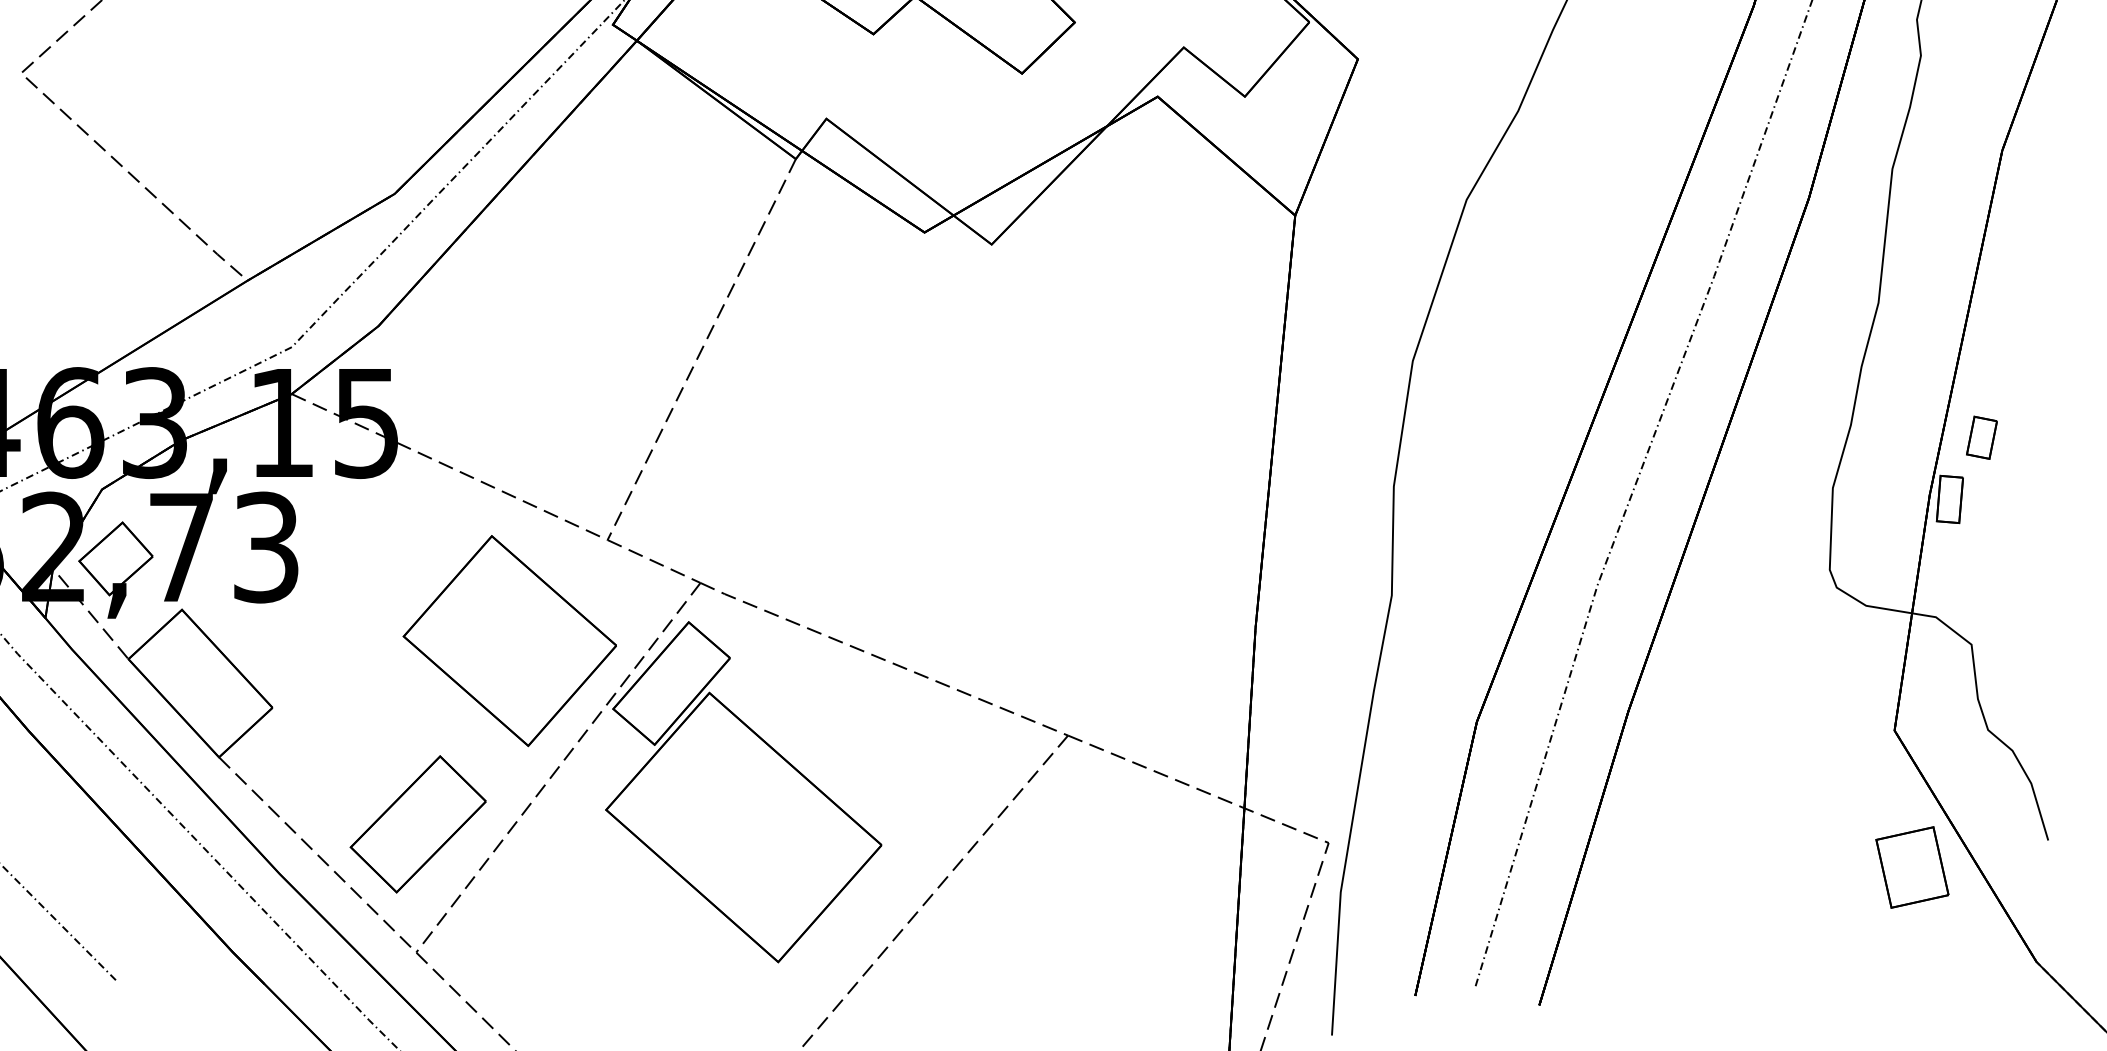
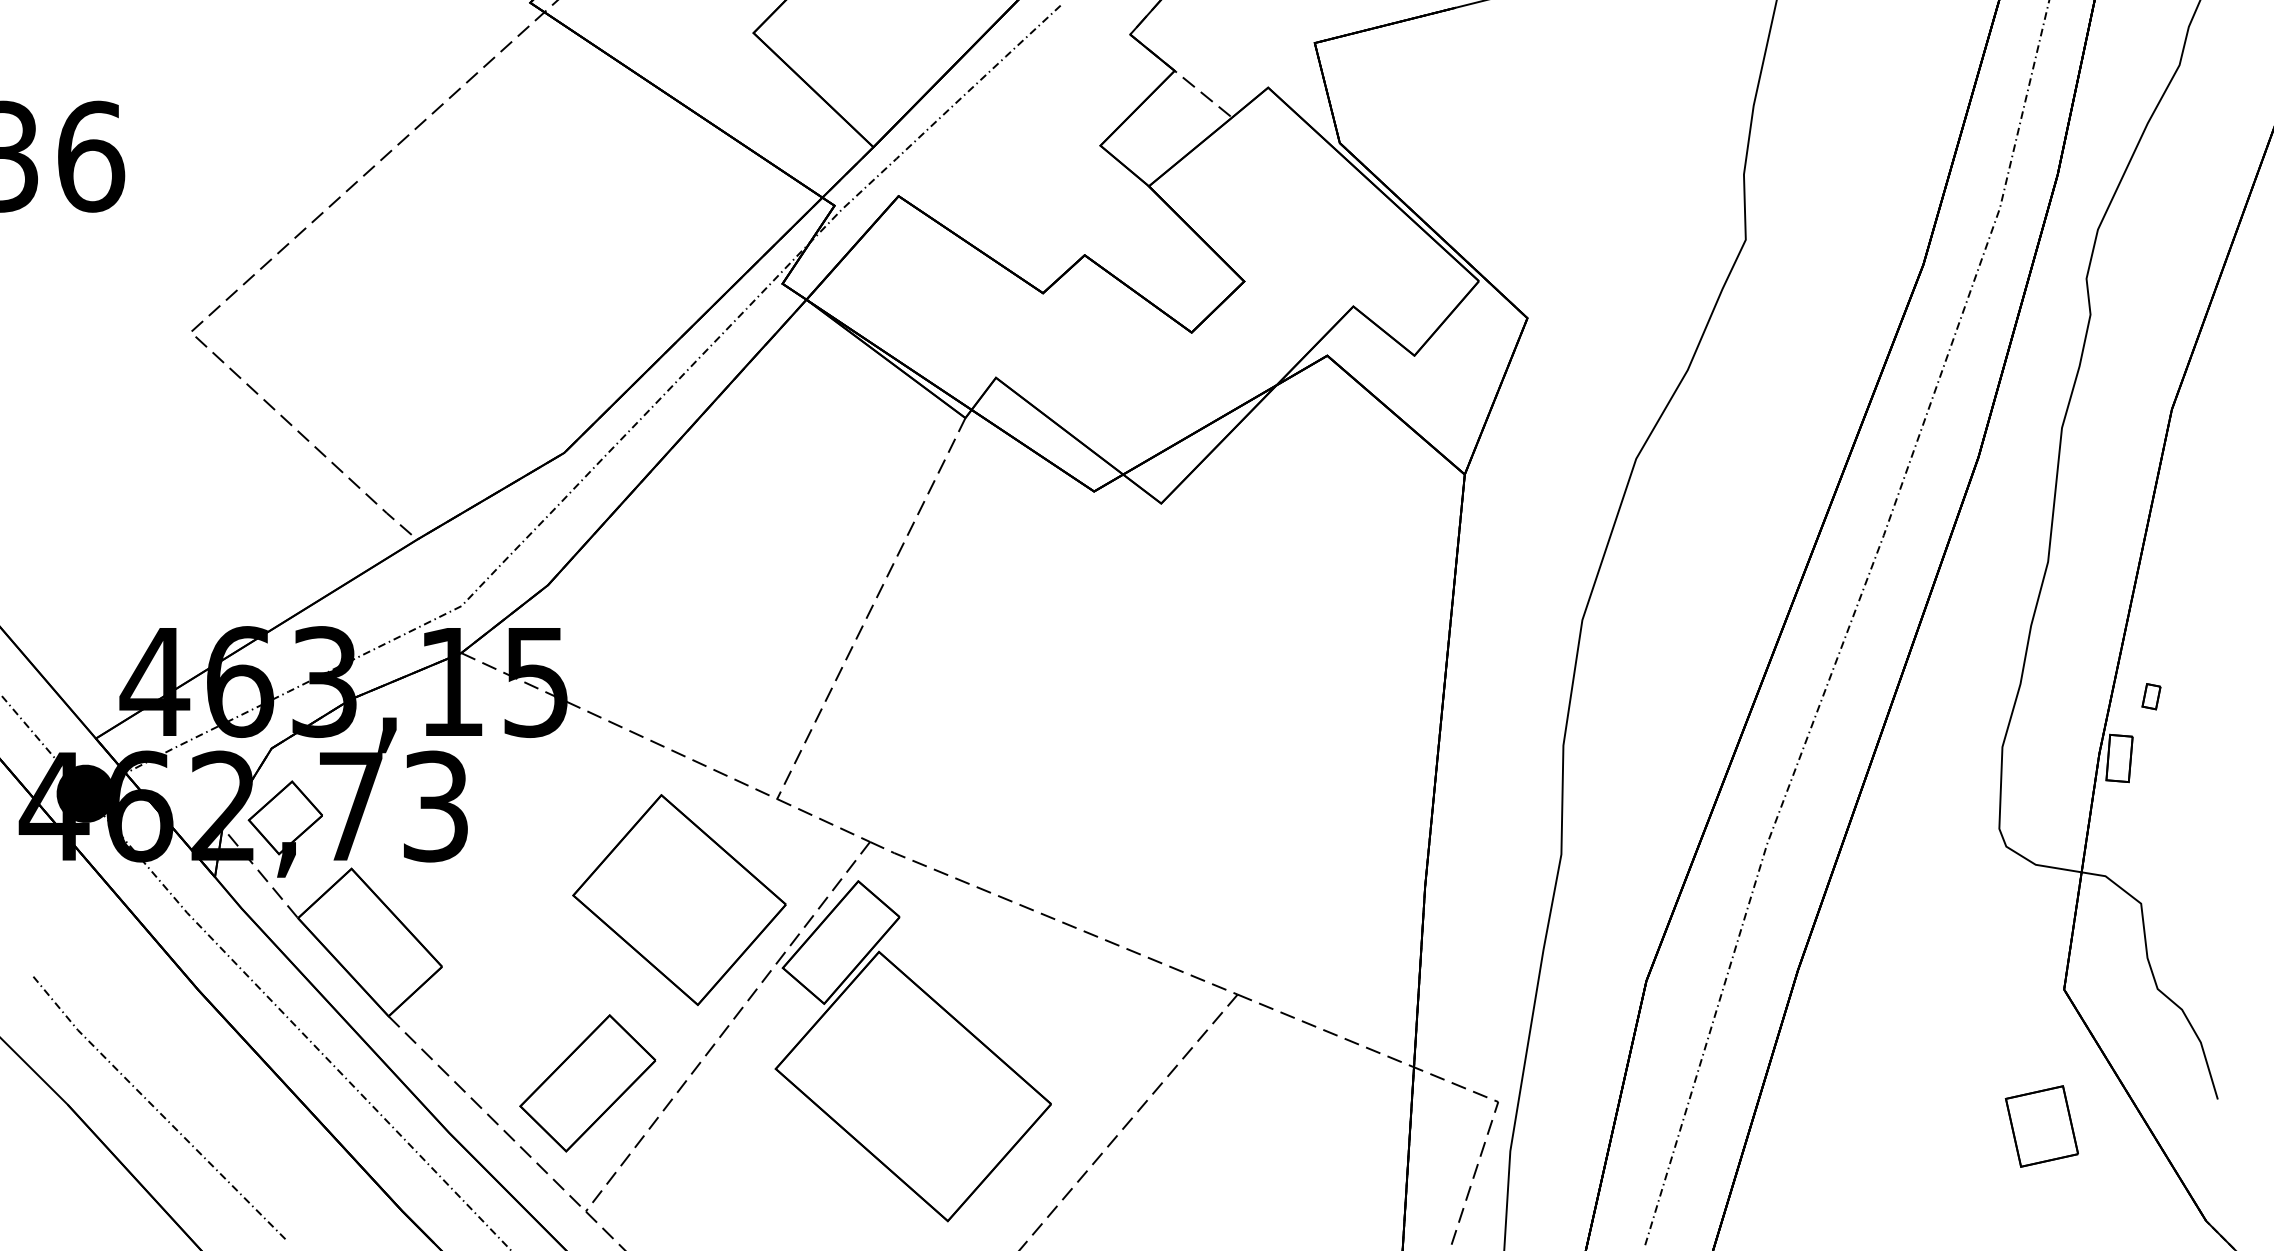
part: (1981, 437) -> (2151, 696), size x0.6
part: (1911, 867) -> (2041, 1126), moved

